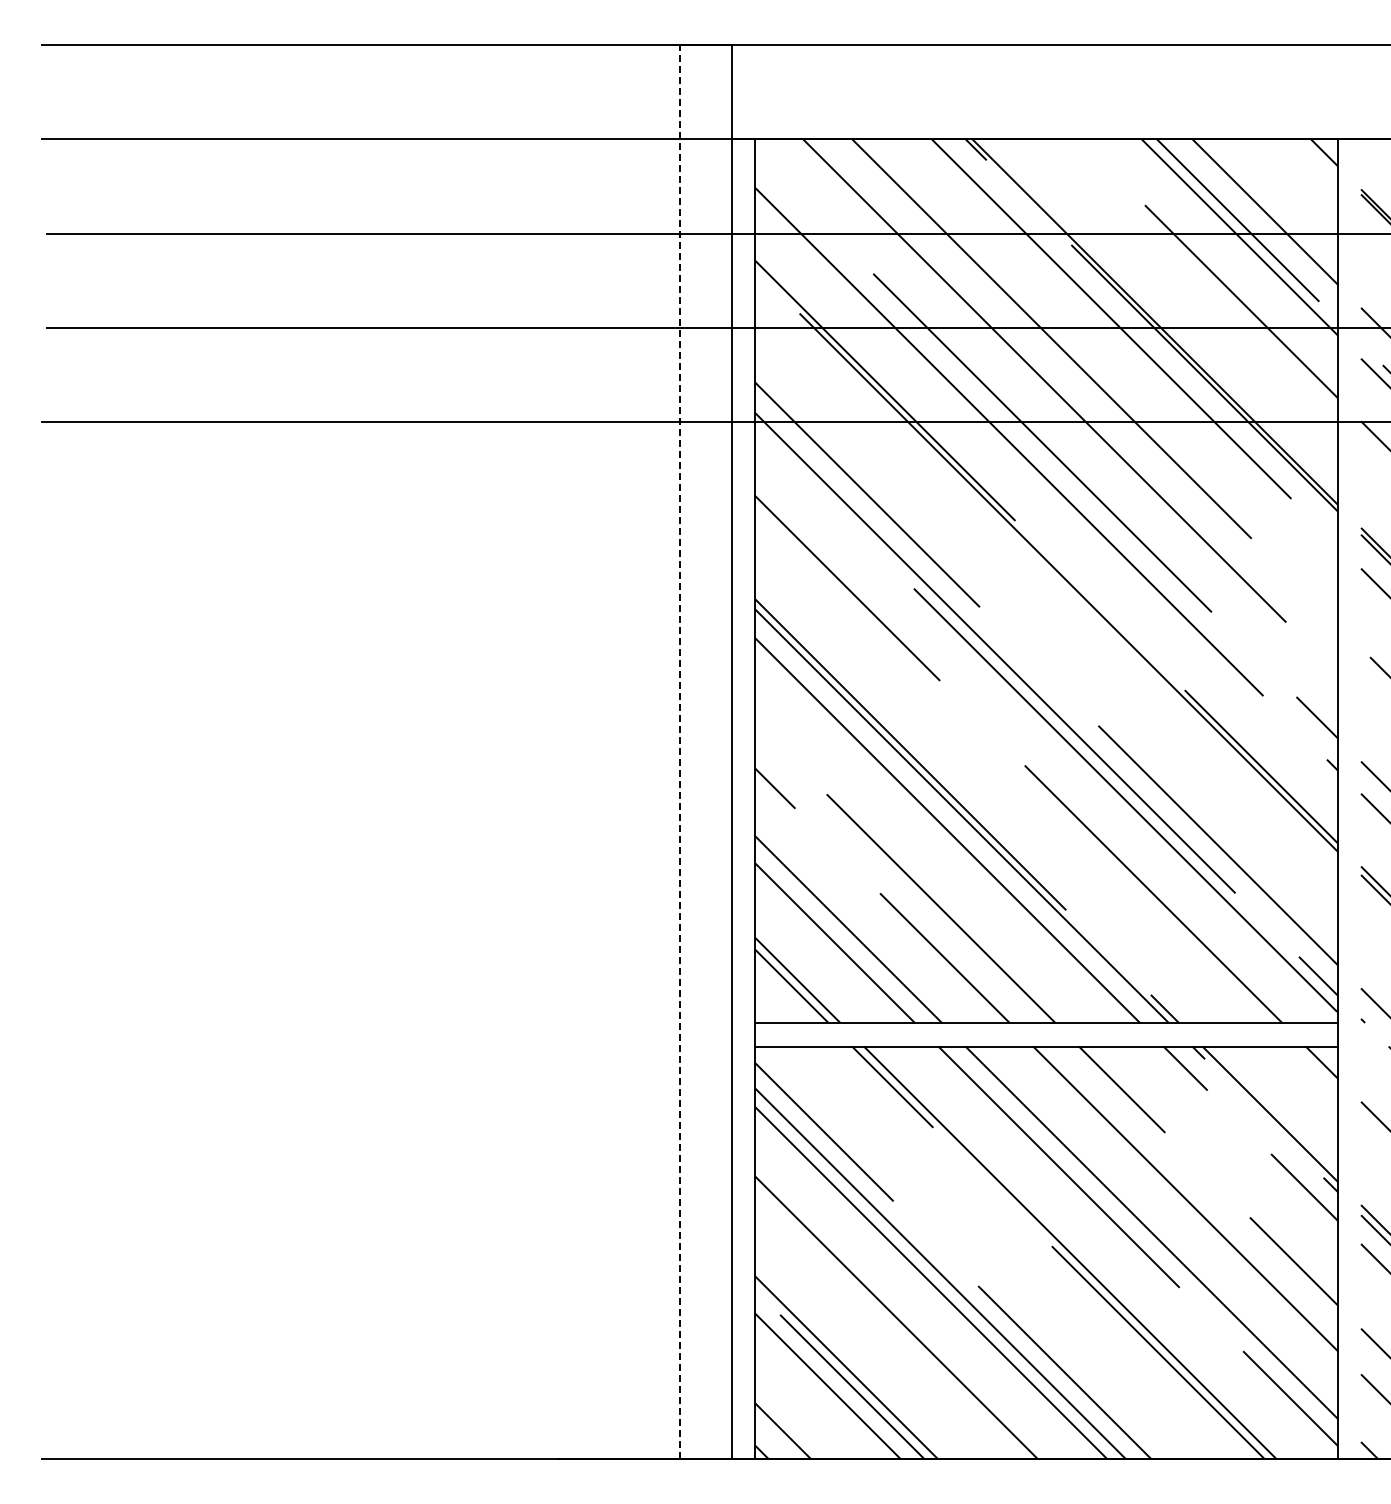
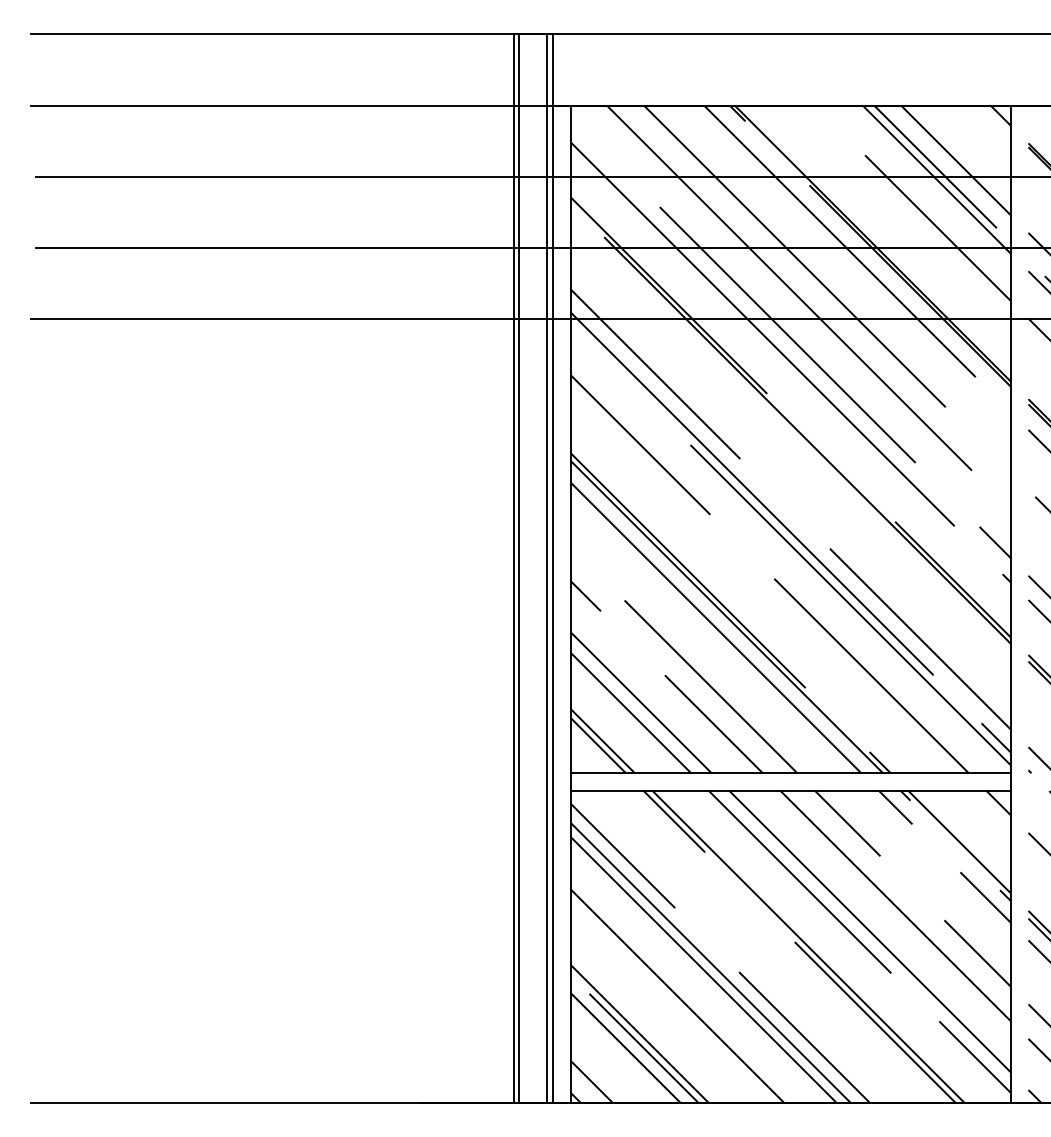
line: (686, 751) -> (518, 568), added
line: (724, 751) -> (547, 568), added
line: (679, 752) -> (513, 568), dashed -> solid

